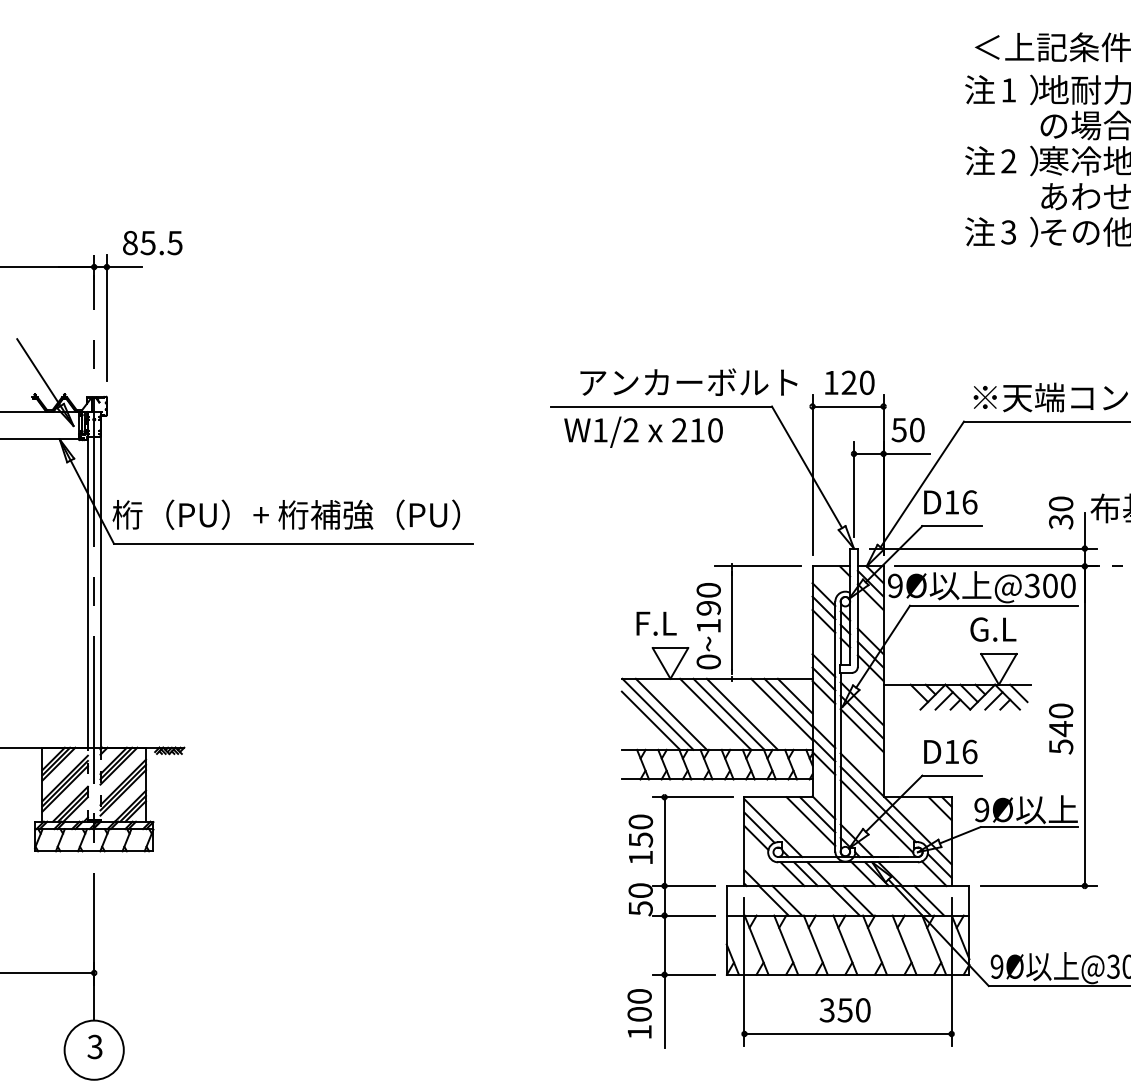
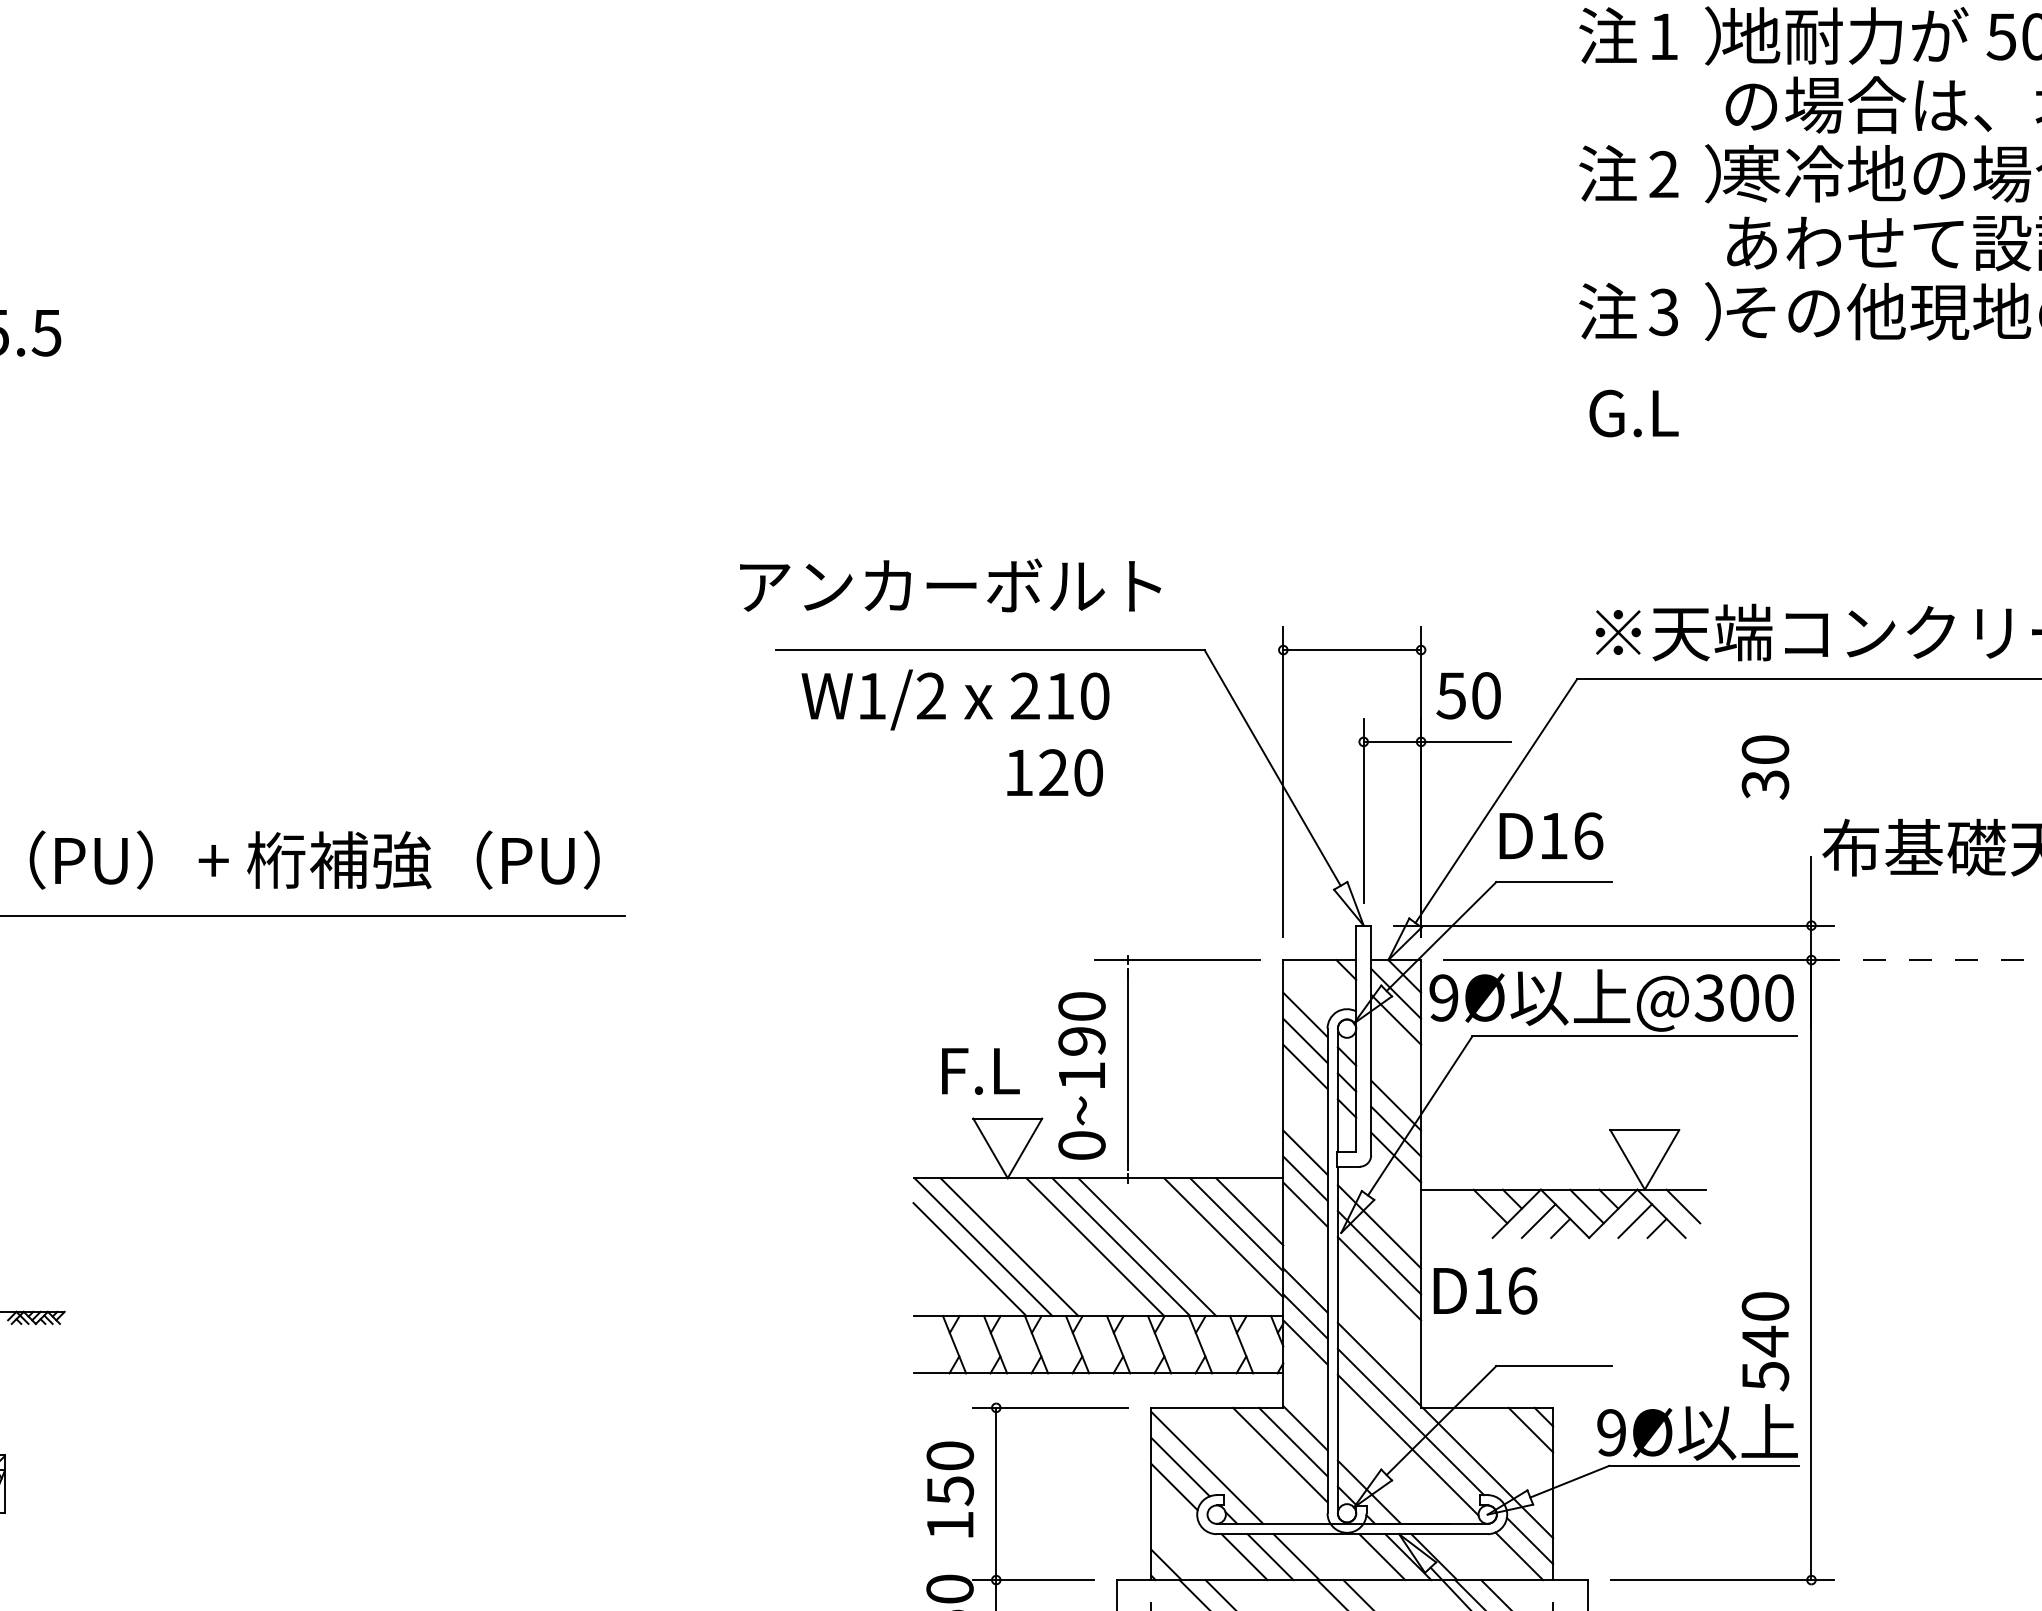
text: (688, 381) -> (949, 584), moved
text: (849, 382) -> (1054, 772), moved
text: (1061, 512) -> (1766, 766), moved
text: (993, 629) -> (1634, 413), moved
text: (1061, 728) -> (1766, 1340), moved
text: (950, 751) -> (1484, 1290), moved

